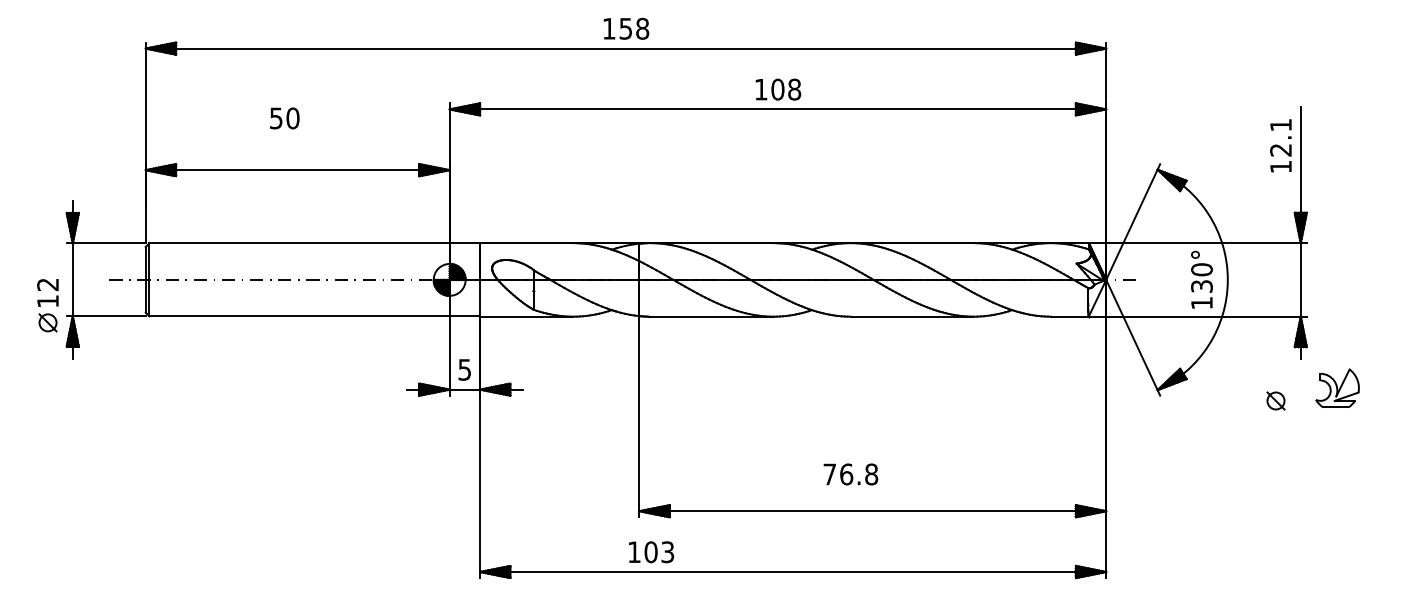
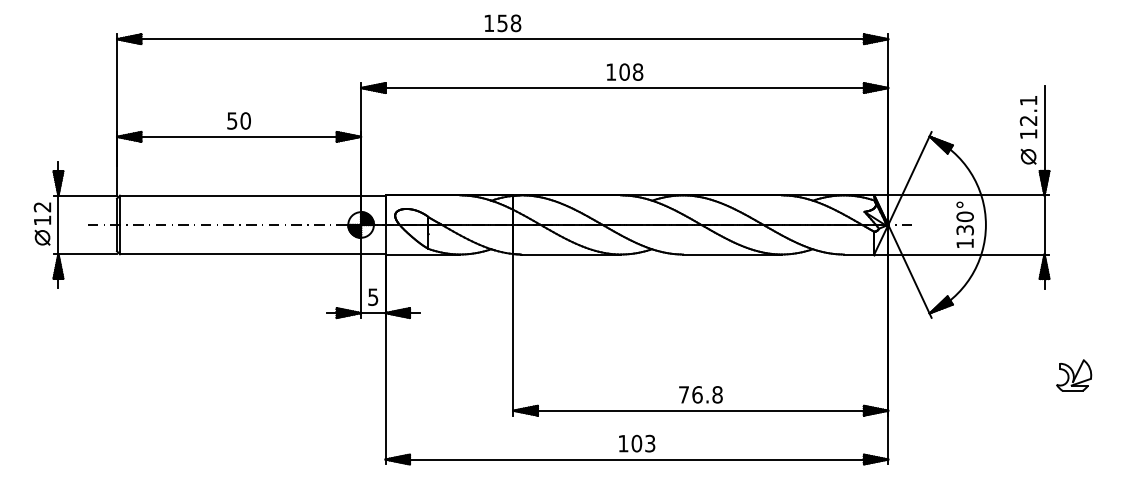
text: (284, 118) -> (238, 121), moved
part: (47, 305) -> (42, 223), moved
part: (1337, 387) -> (1074, 374), moved
part: (1275, 400) -> (1028, 156), moved
text: (850, 474) -> (700, 394), moved
text: (651, 552) -> (637, 443), moved

